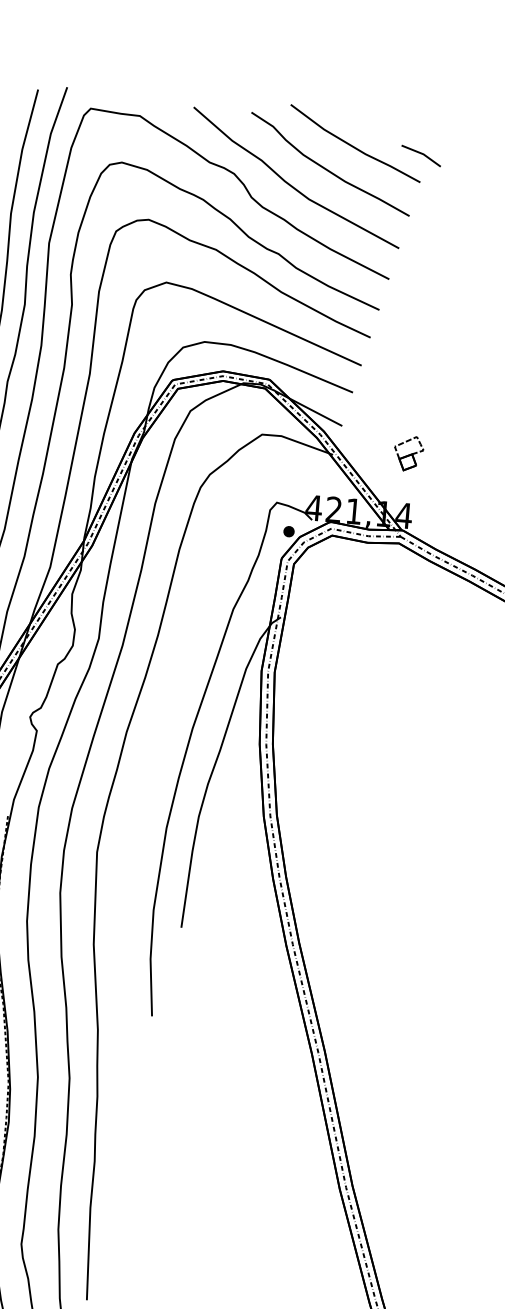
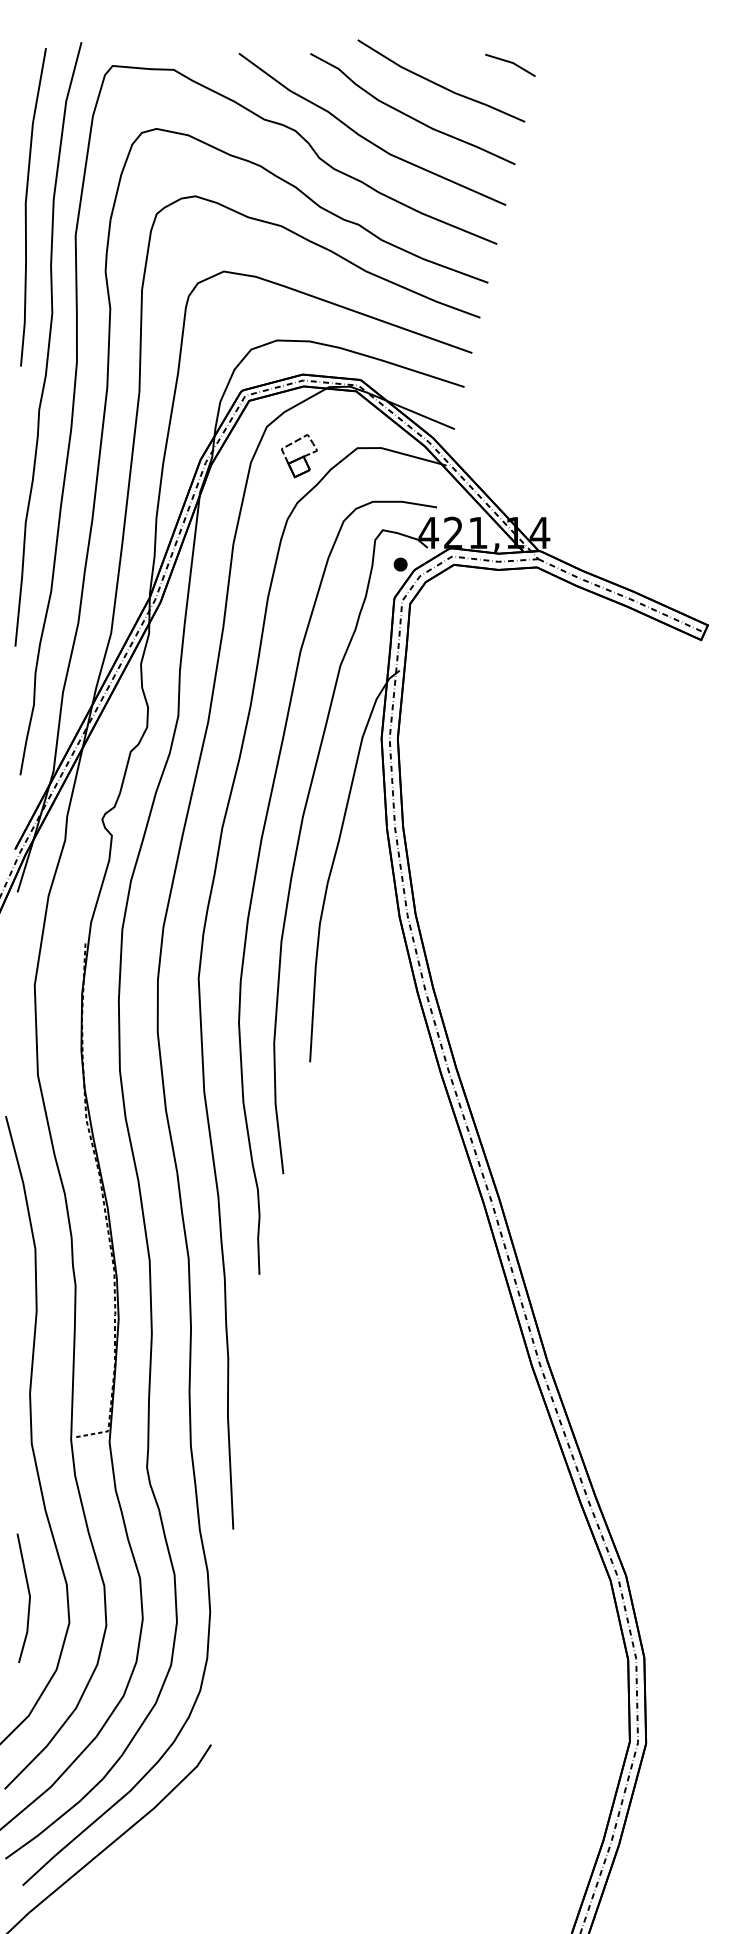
line: (421, 154) -> (510, 63), moved
part: (408, 453) -> (299, 456), moved
curve: (150, 773) -> (256, 876), added

